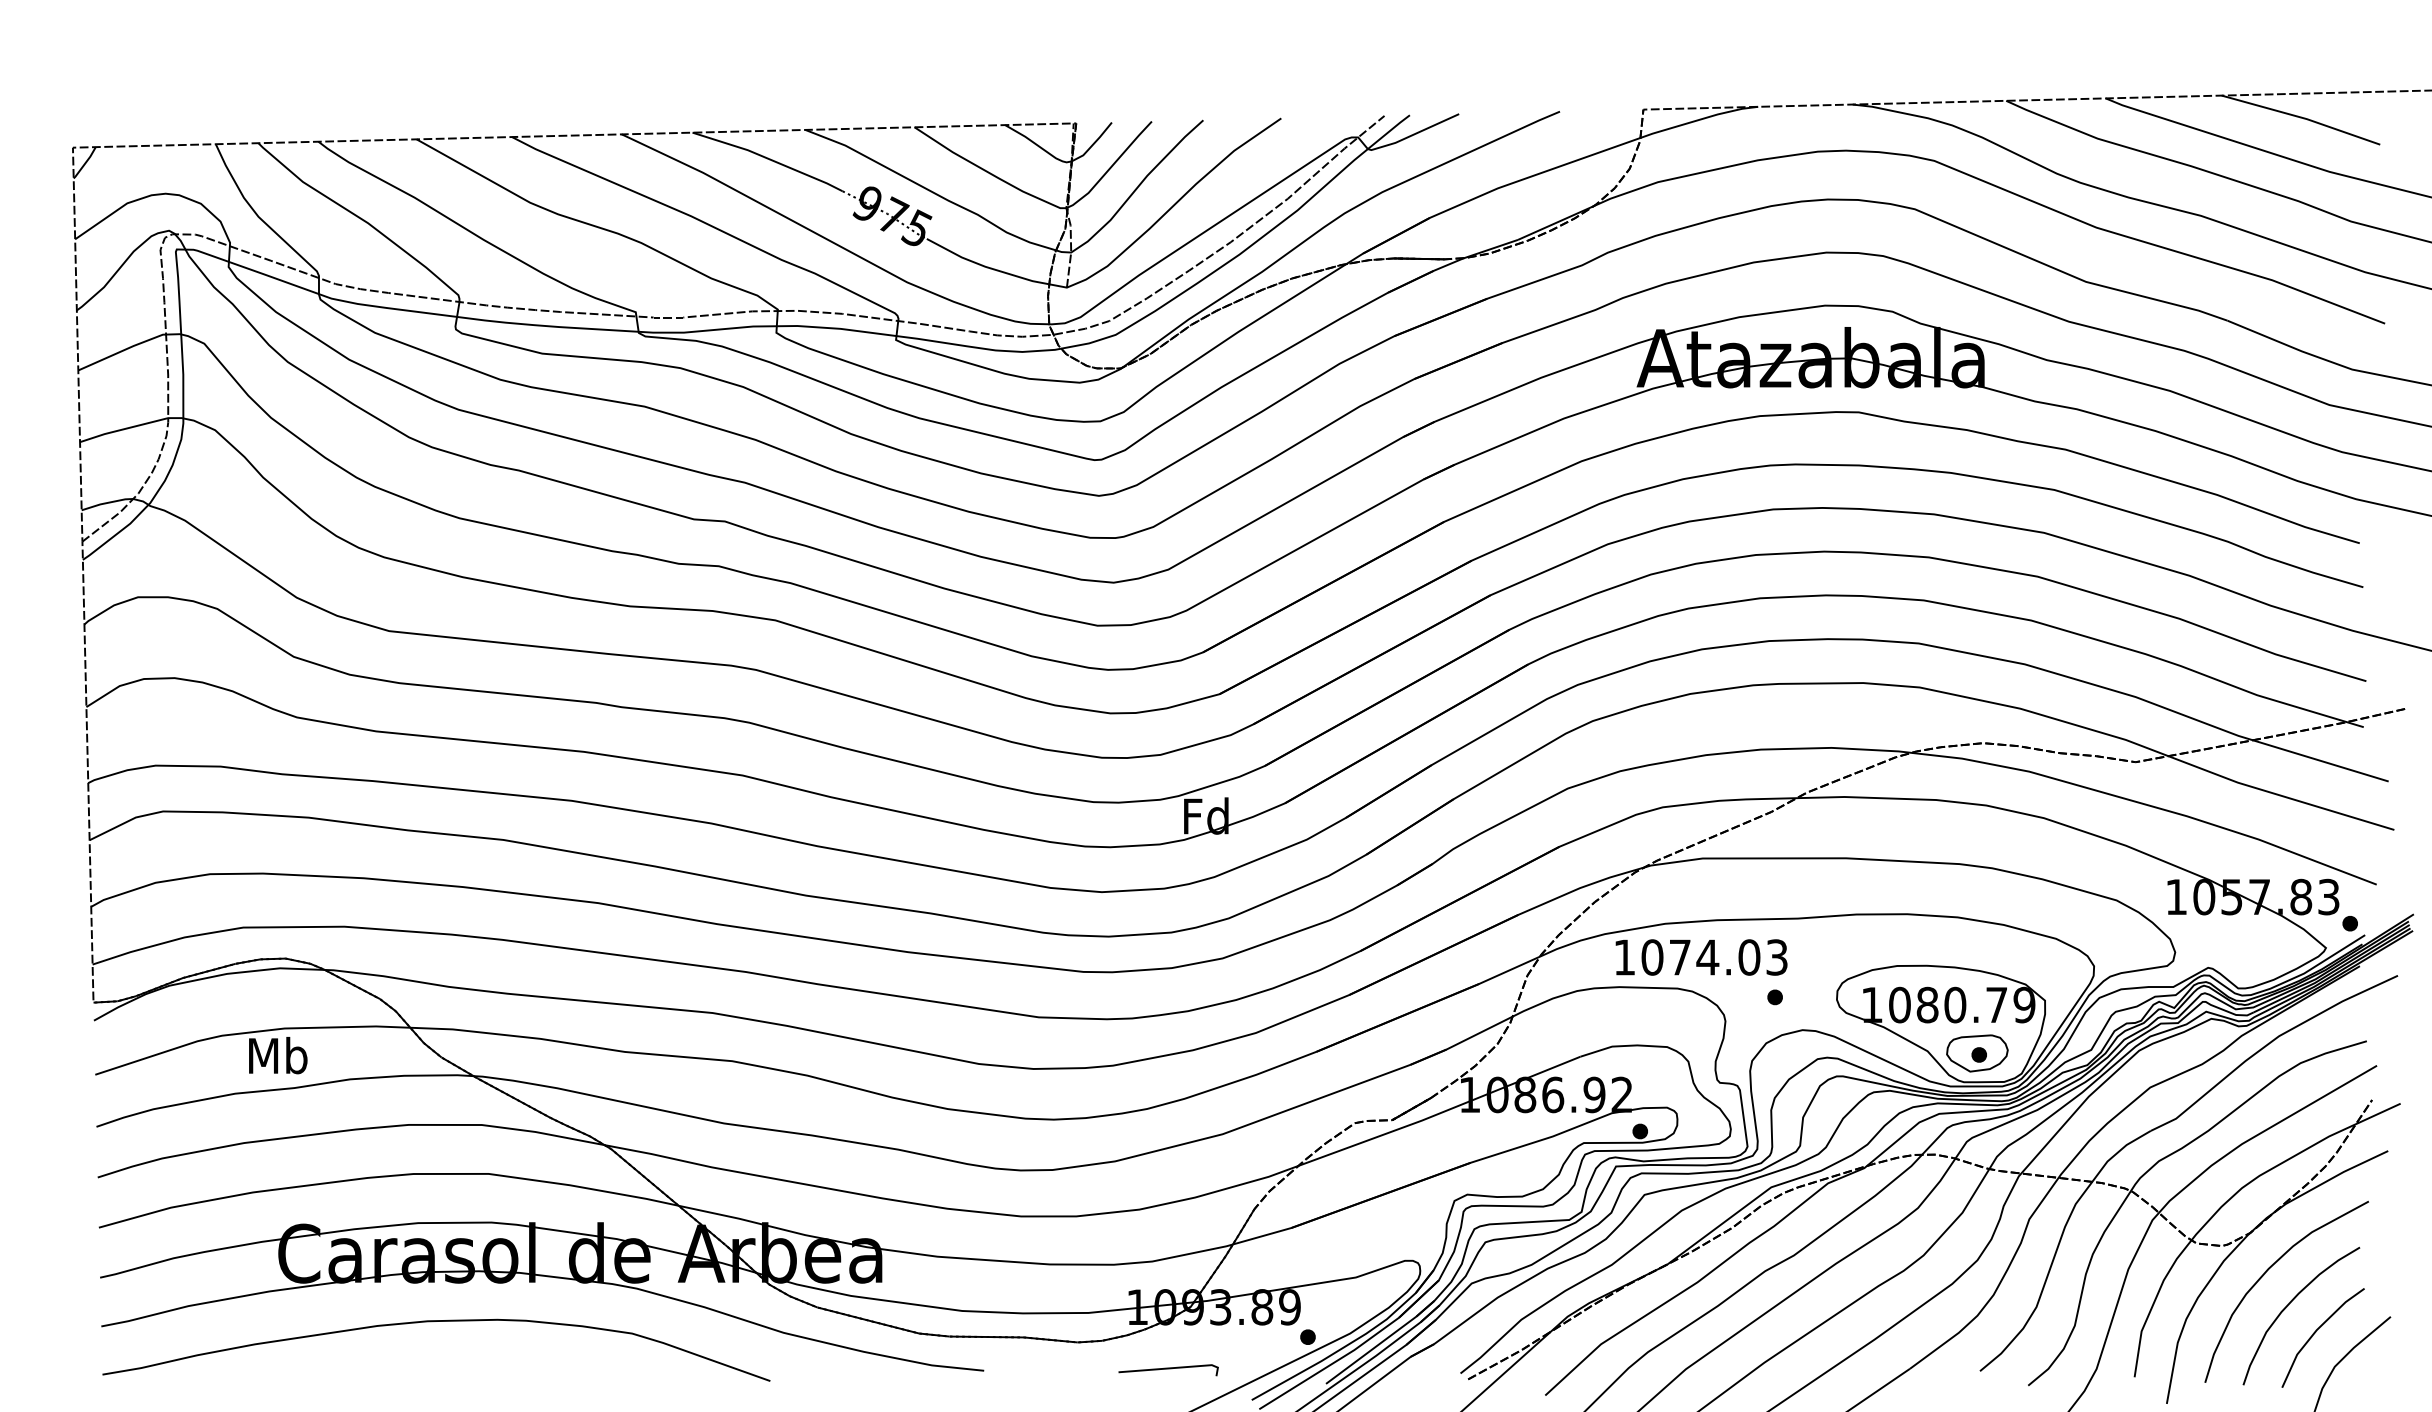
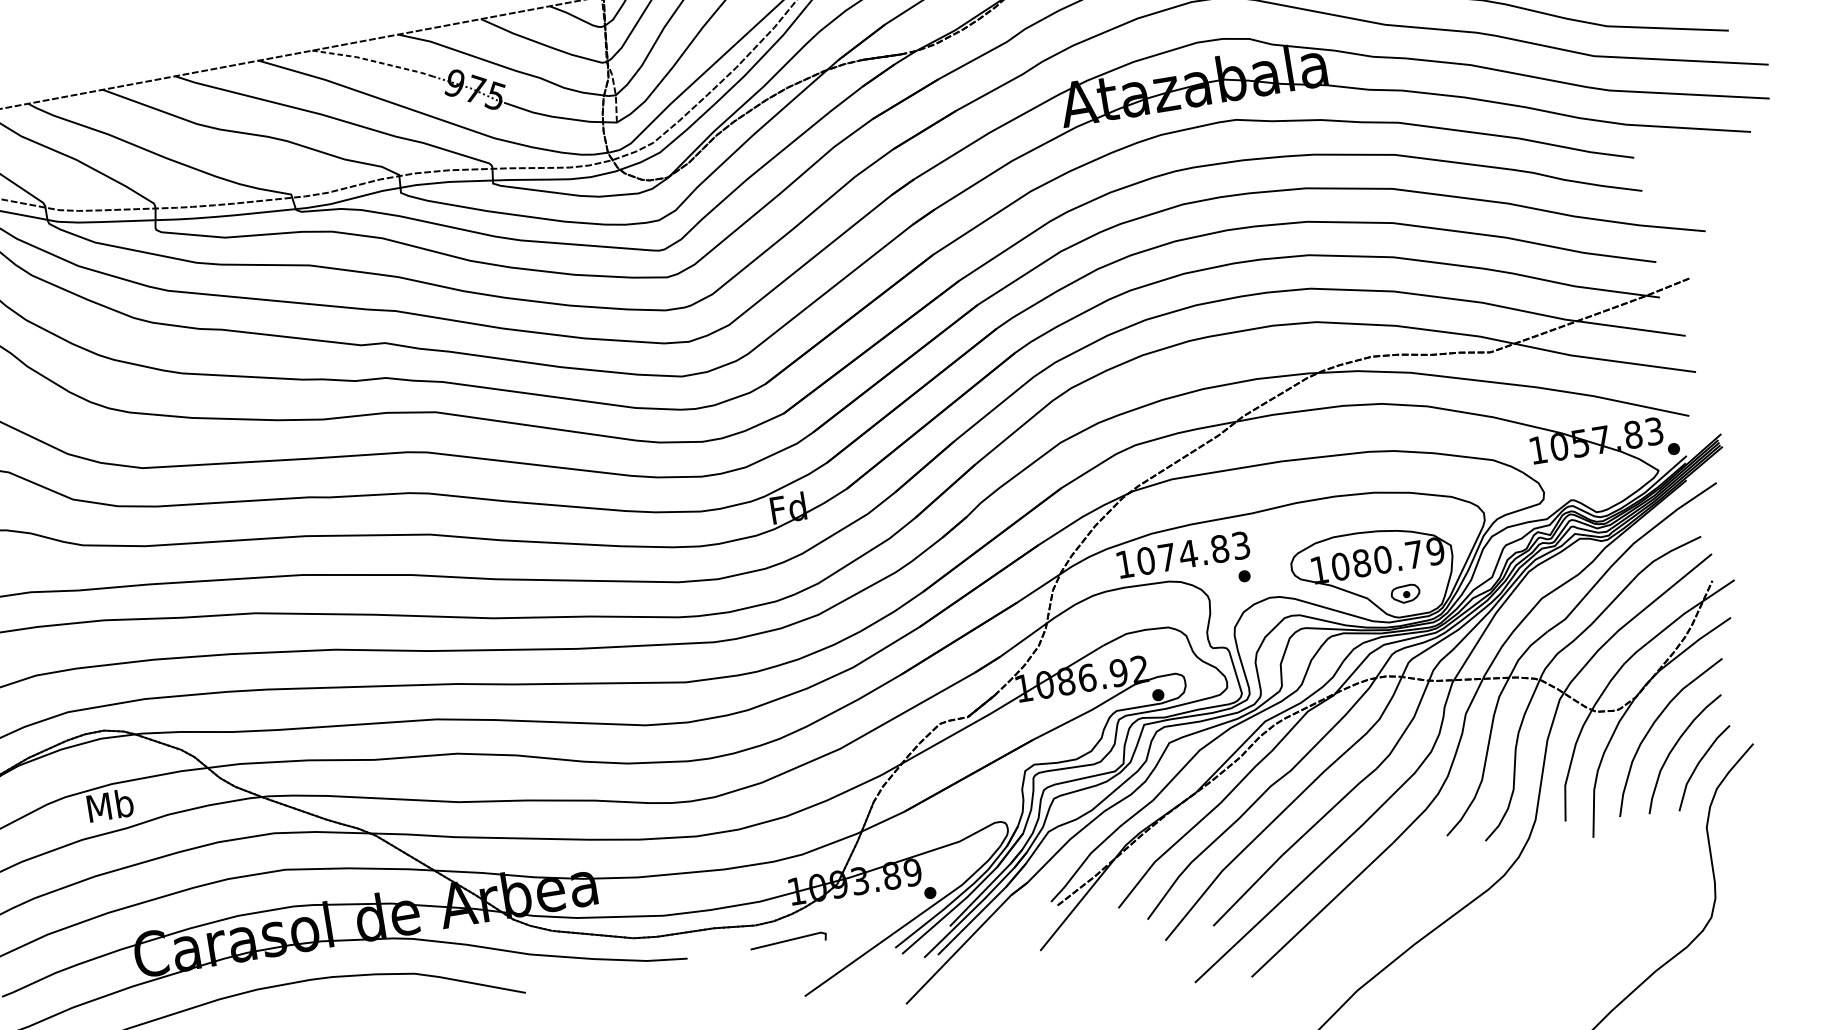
line: (769, 159) -> (374, 61), solid -> dashed
text: (1749, 957) -> (1220, 549), 1074.03 -> 1074.83
part: (1977, 1053) -> (1405, 594), size x0.6
line: (1168, 1369) -> (788, 941), moved

